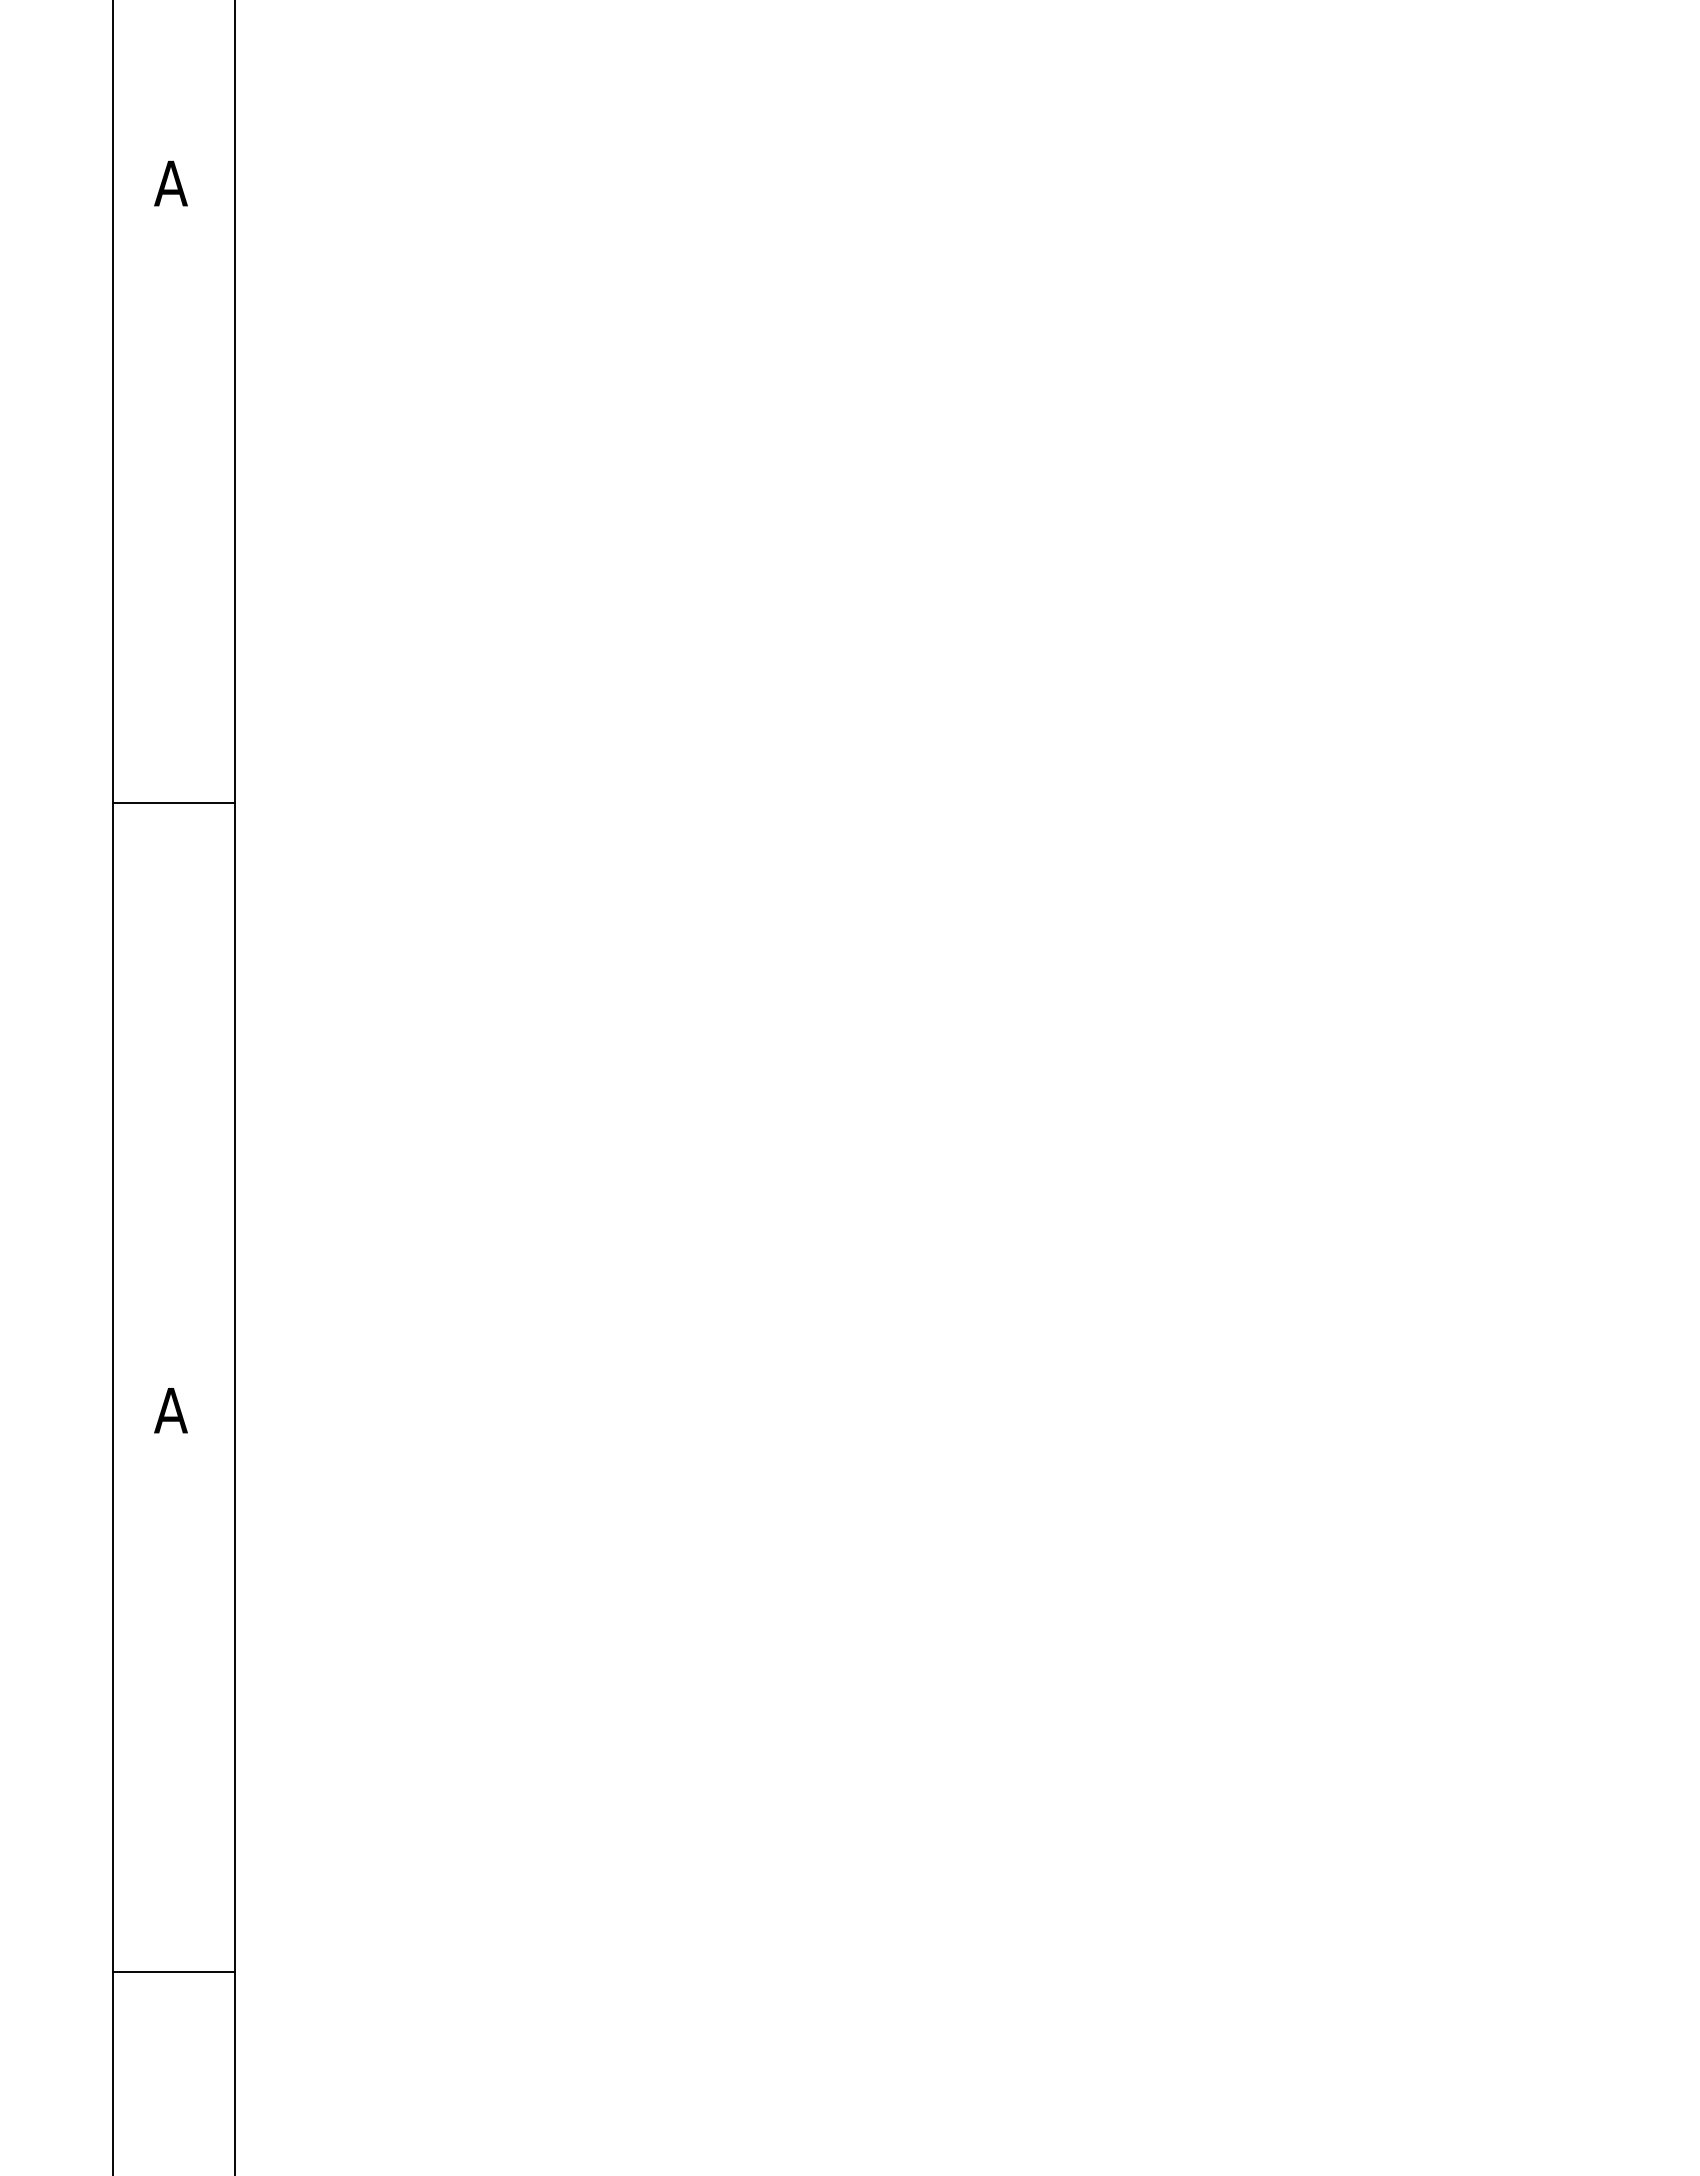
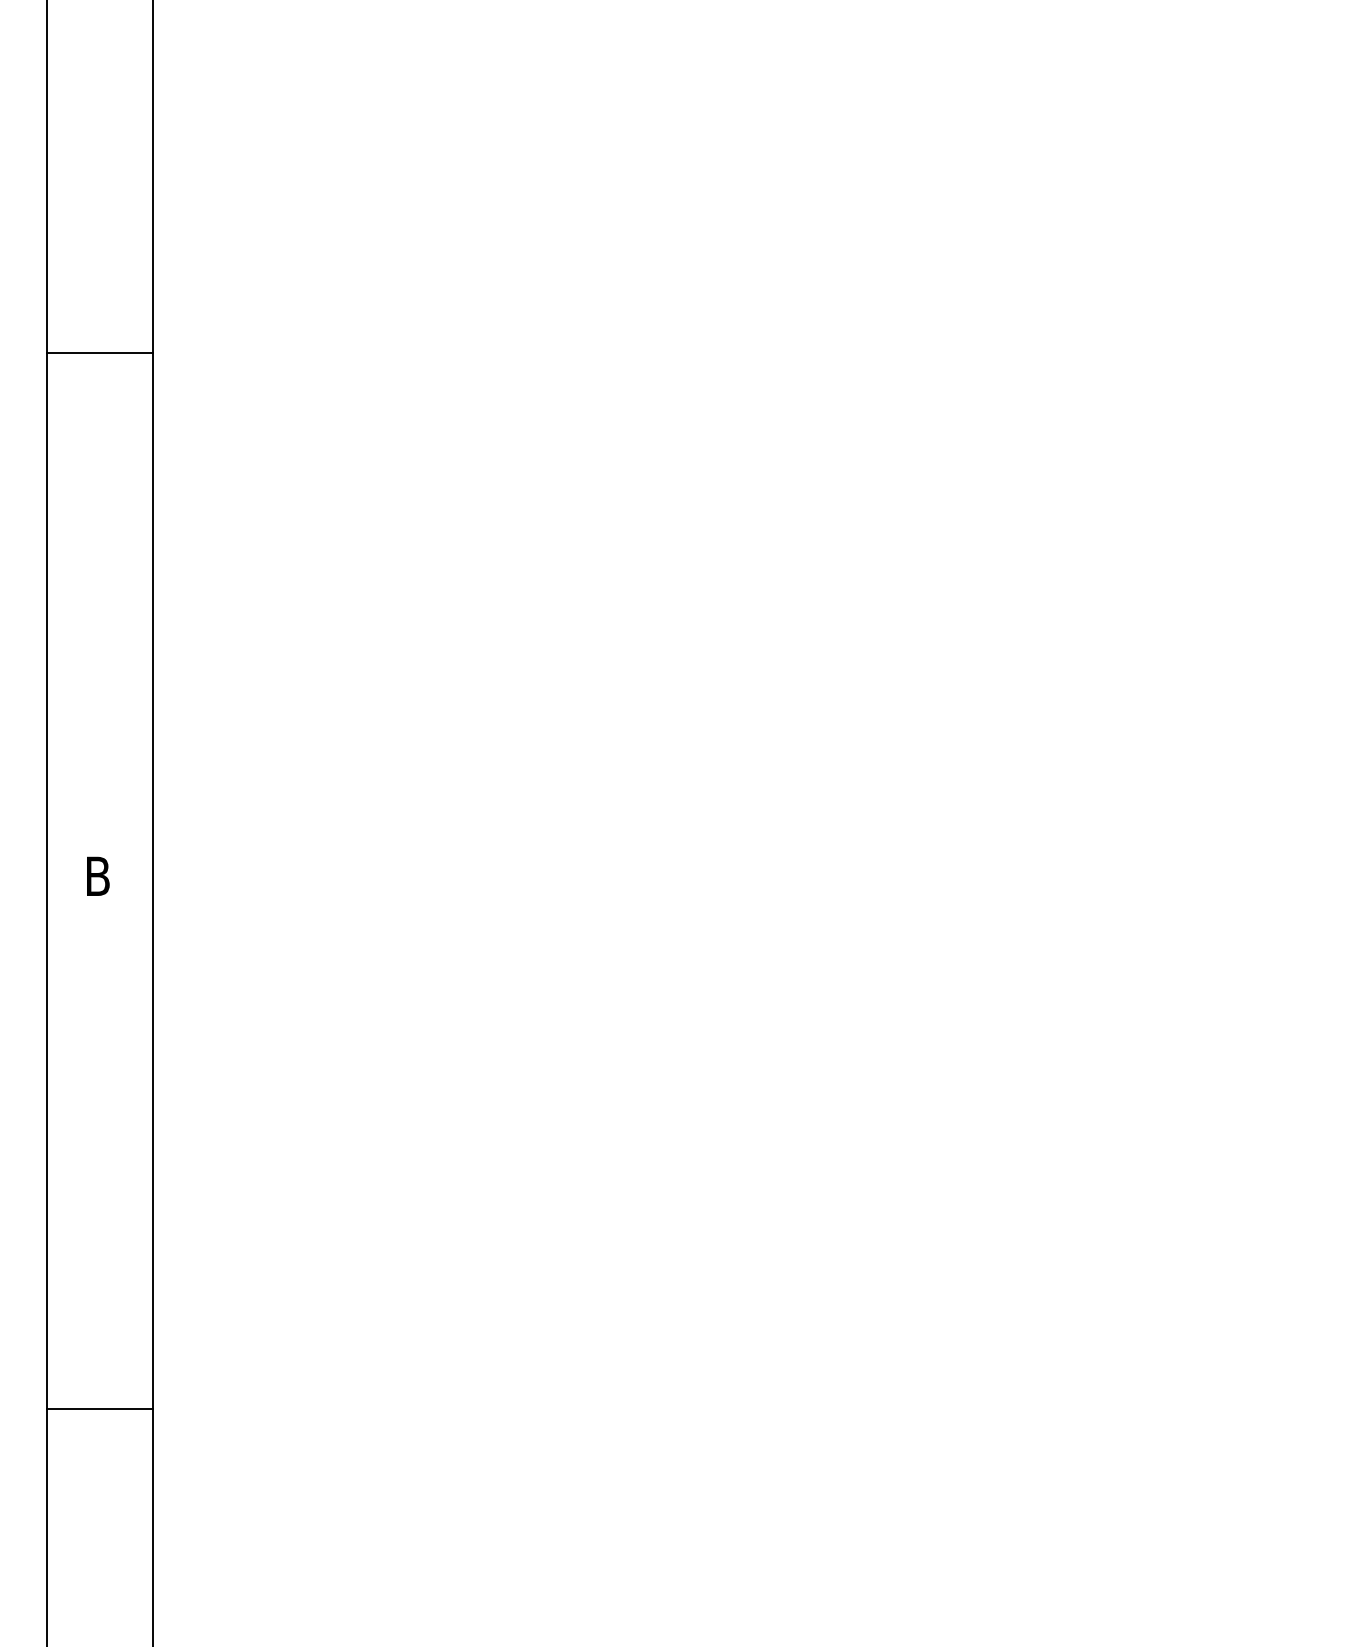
text: (170, 1410) -> (97, 876), A -> B
line: (173, 1971) -> (99, 1409), moved

